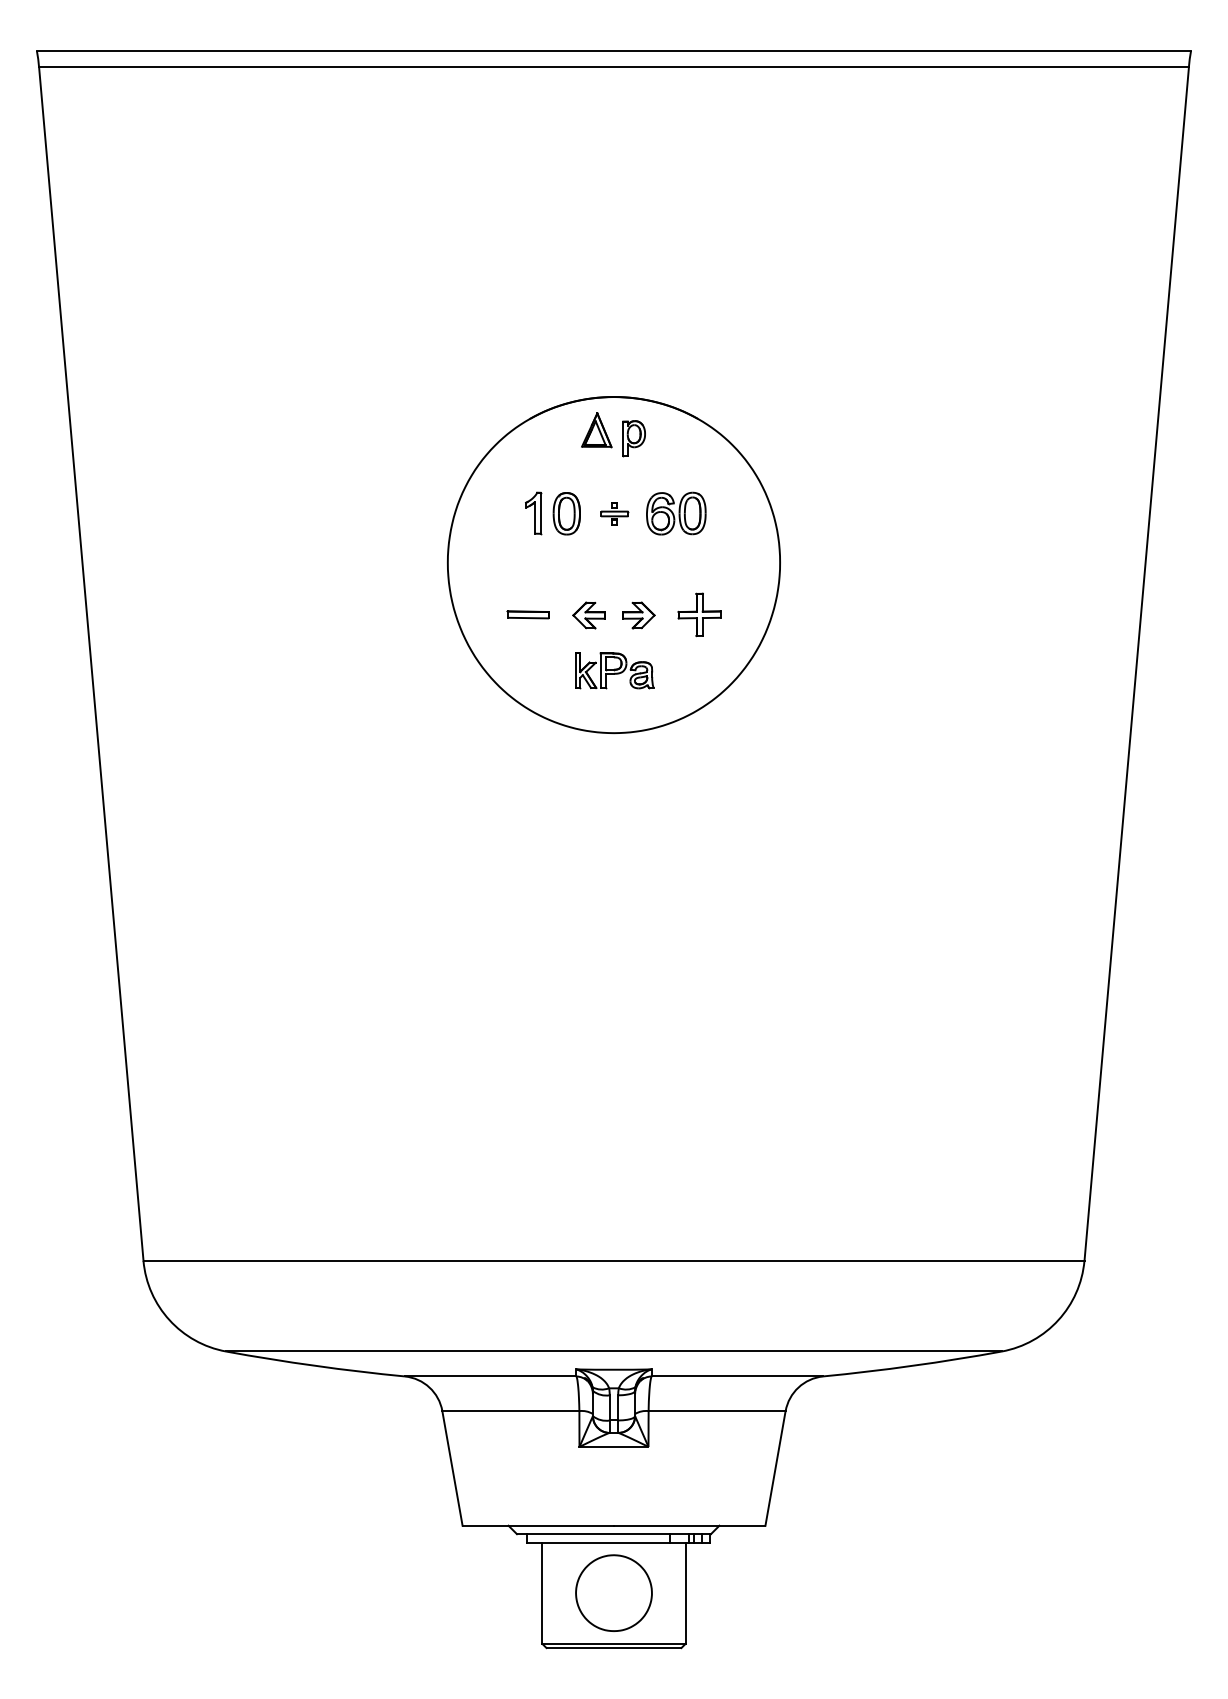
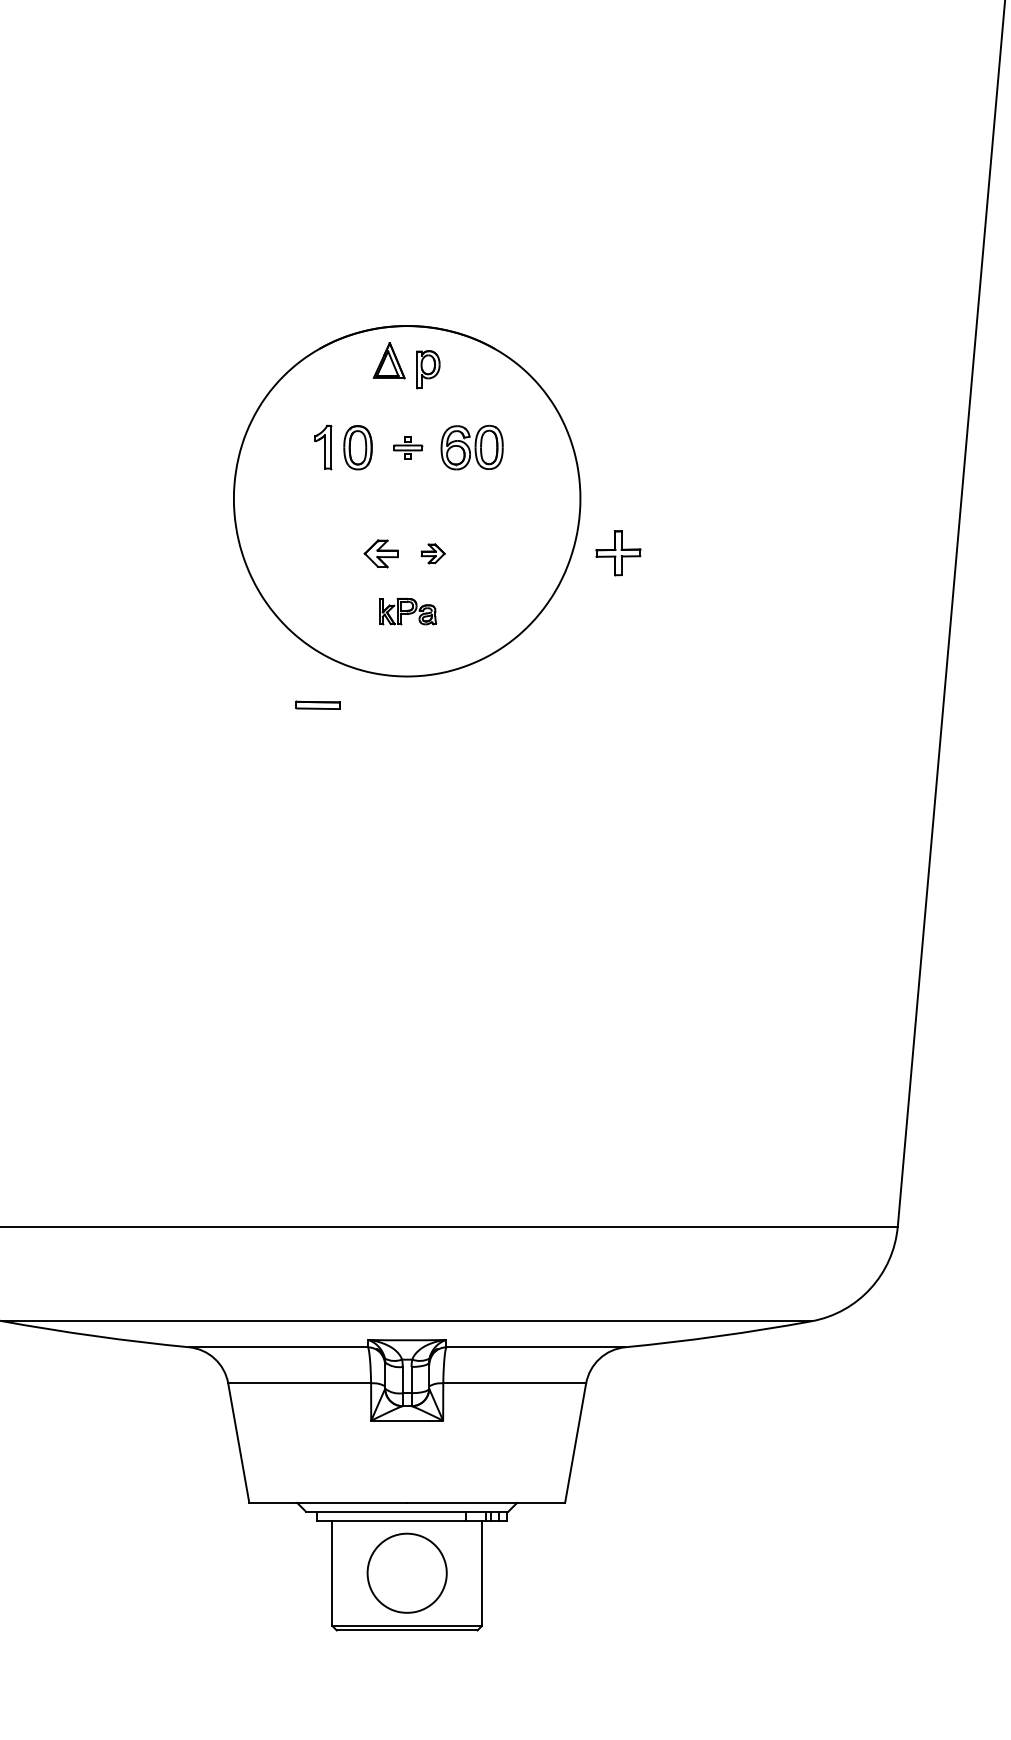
part: (527, 614) -> (317, 705), moved
part: (699, 614) -> (618, 552), moved
part: (638, 615) -> (432, 553), size x0.7
part: (614, 670) -> (407, 611), size x0.7

